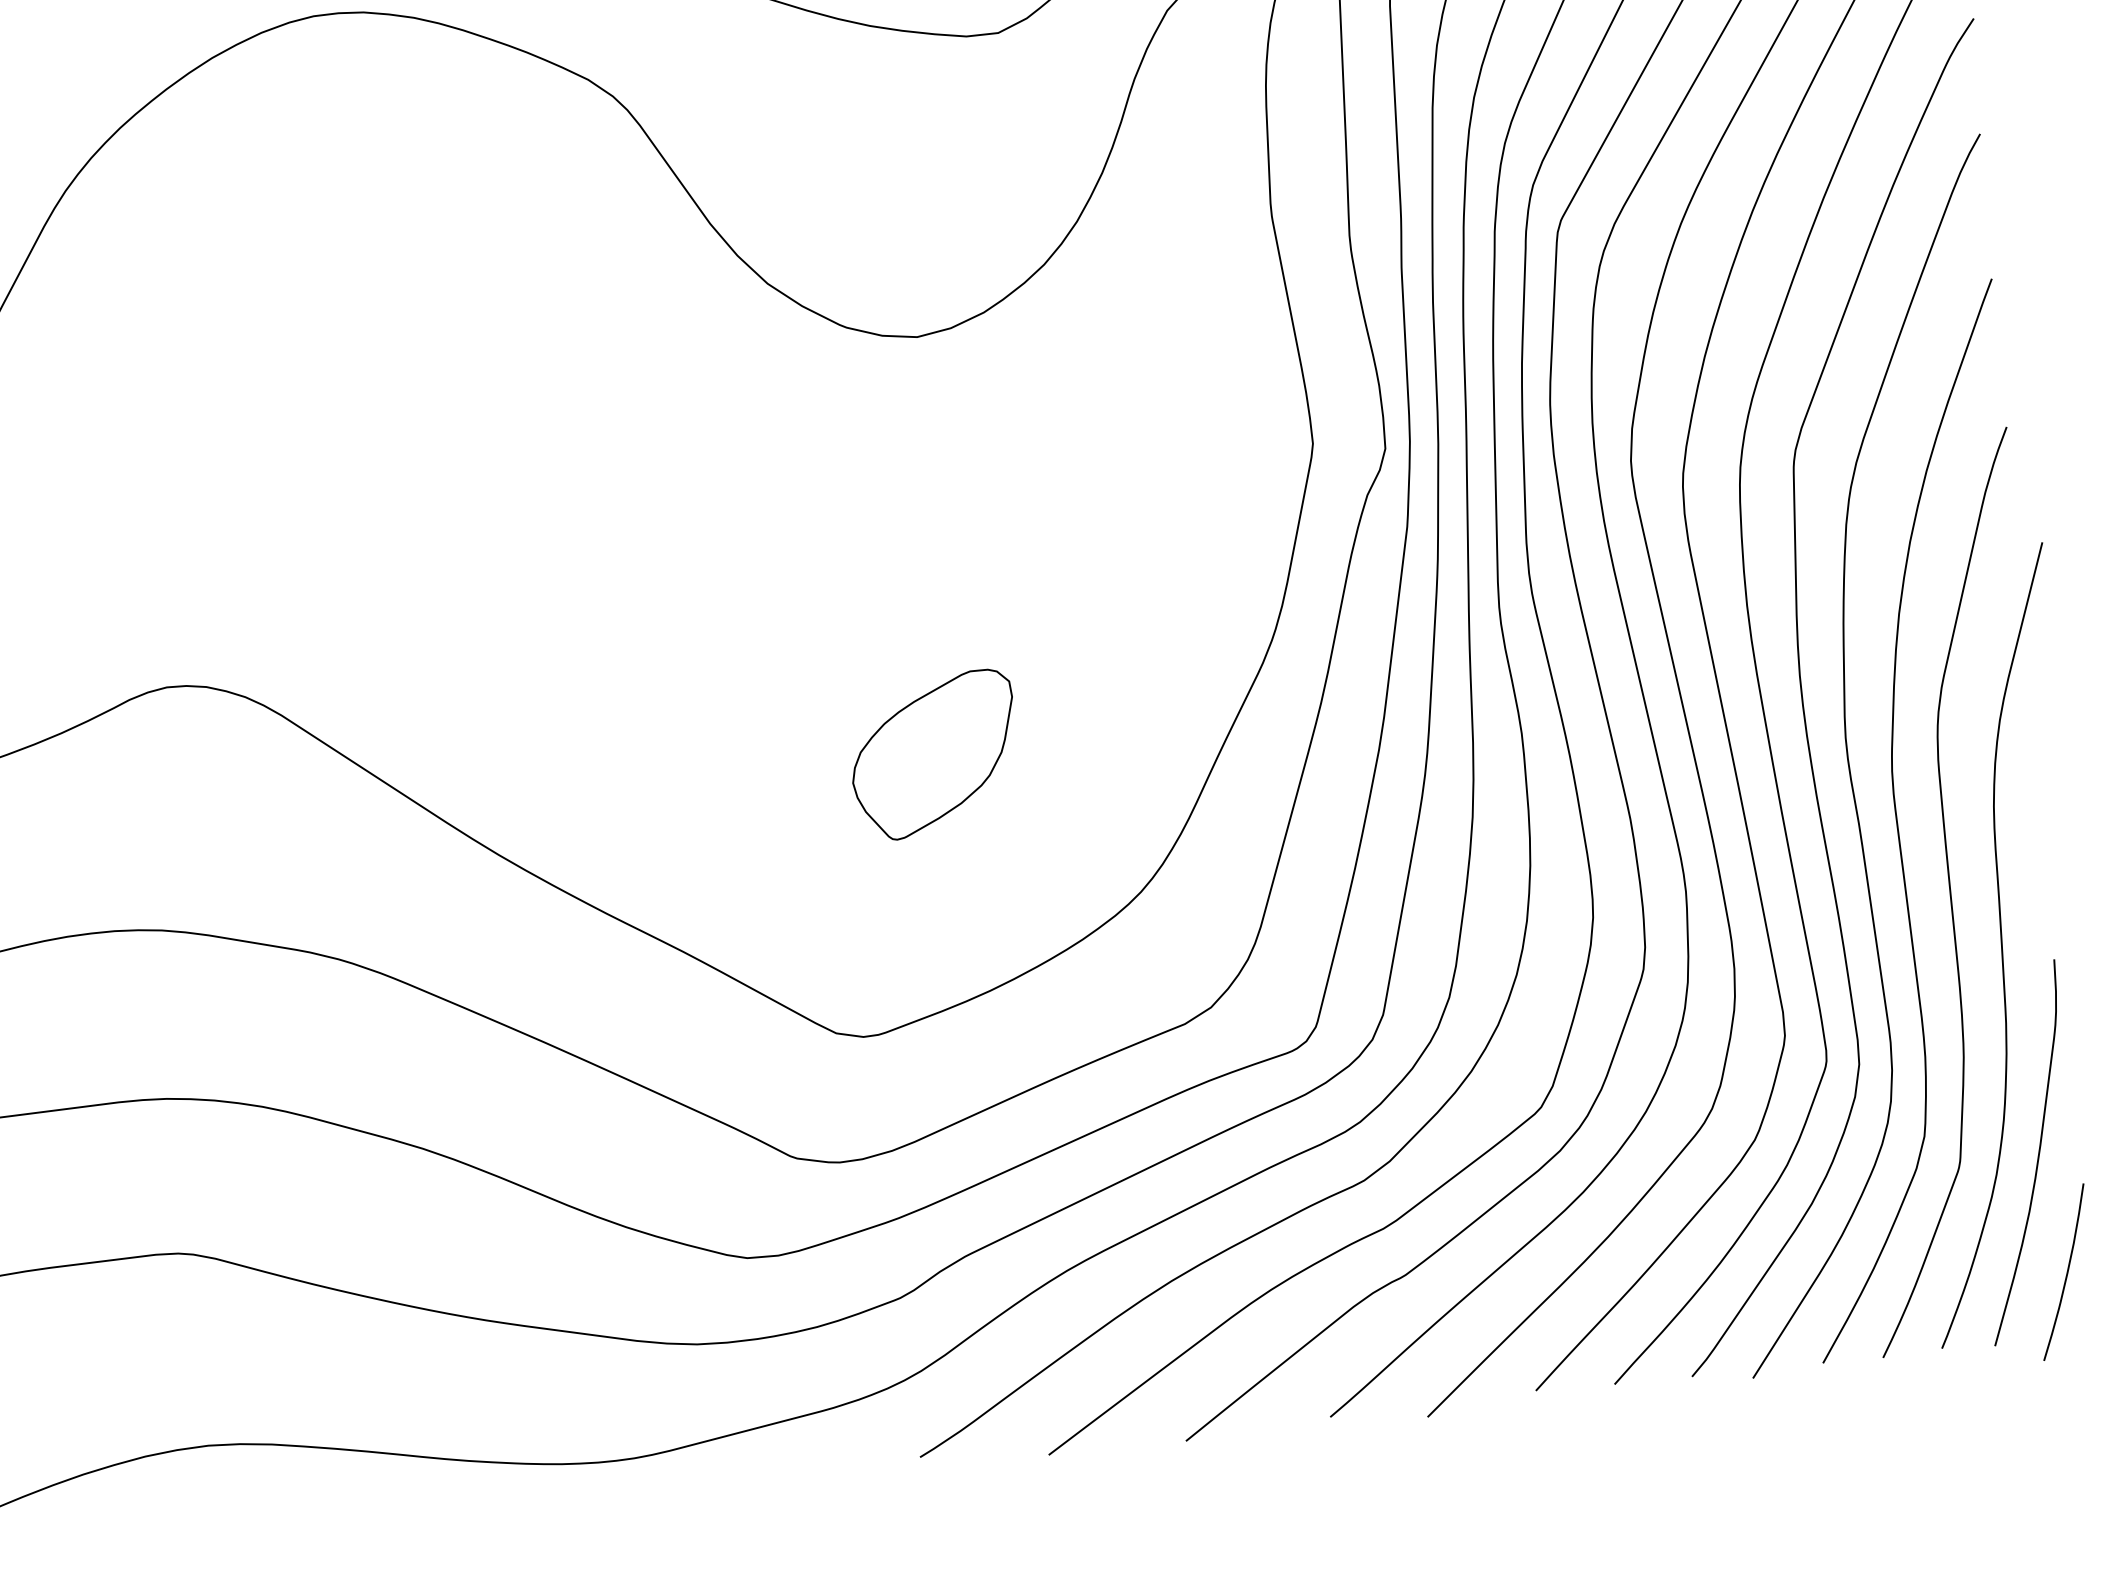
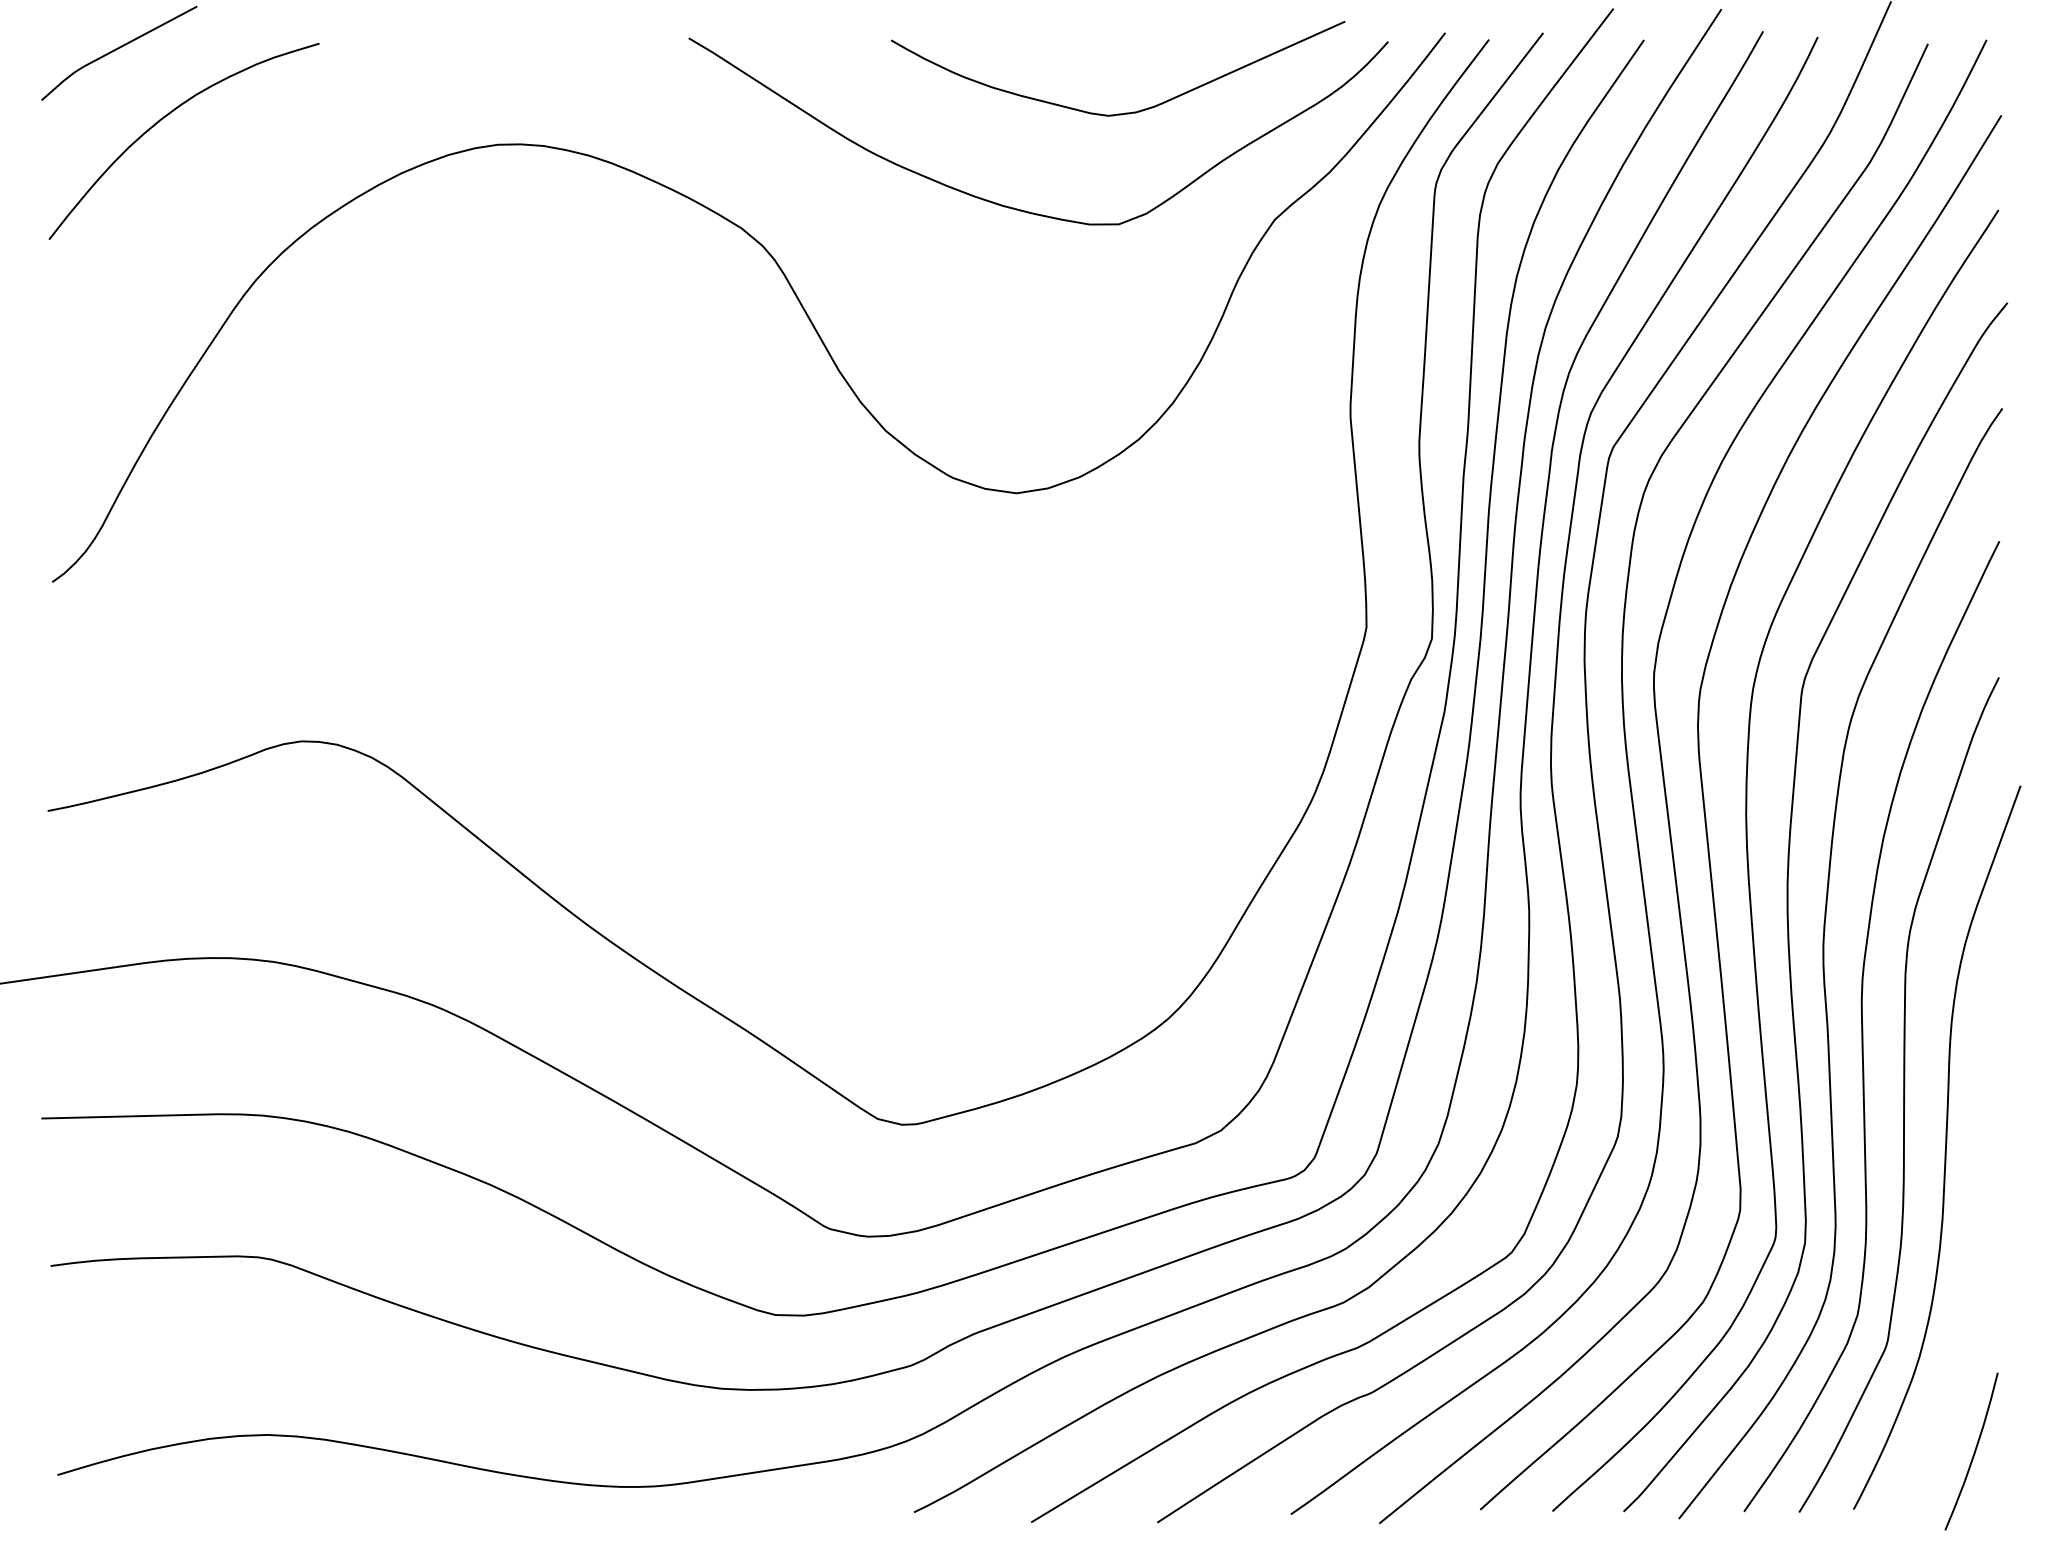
part: (933, 755) -> (992, 875), removed
curve: (2037, 1156) -> (1958, 1343), removed

